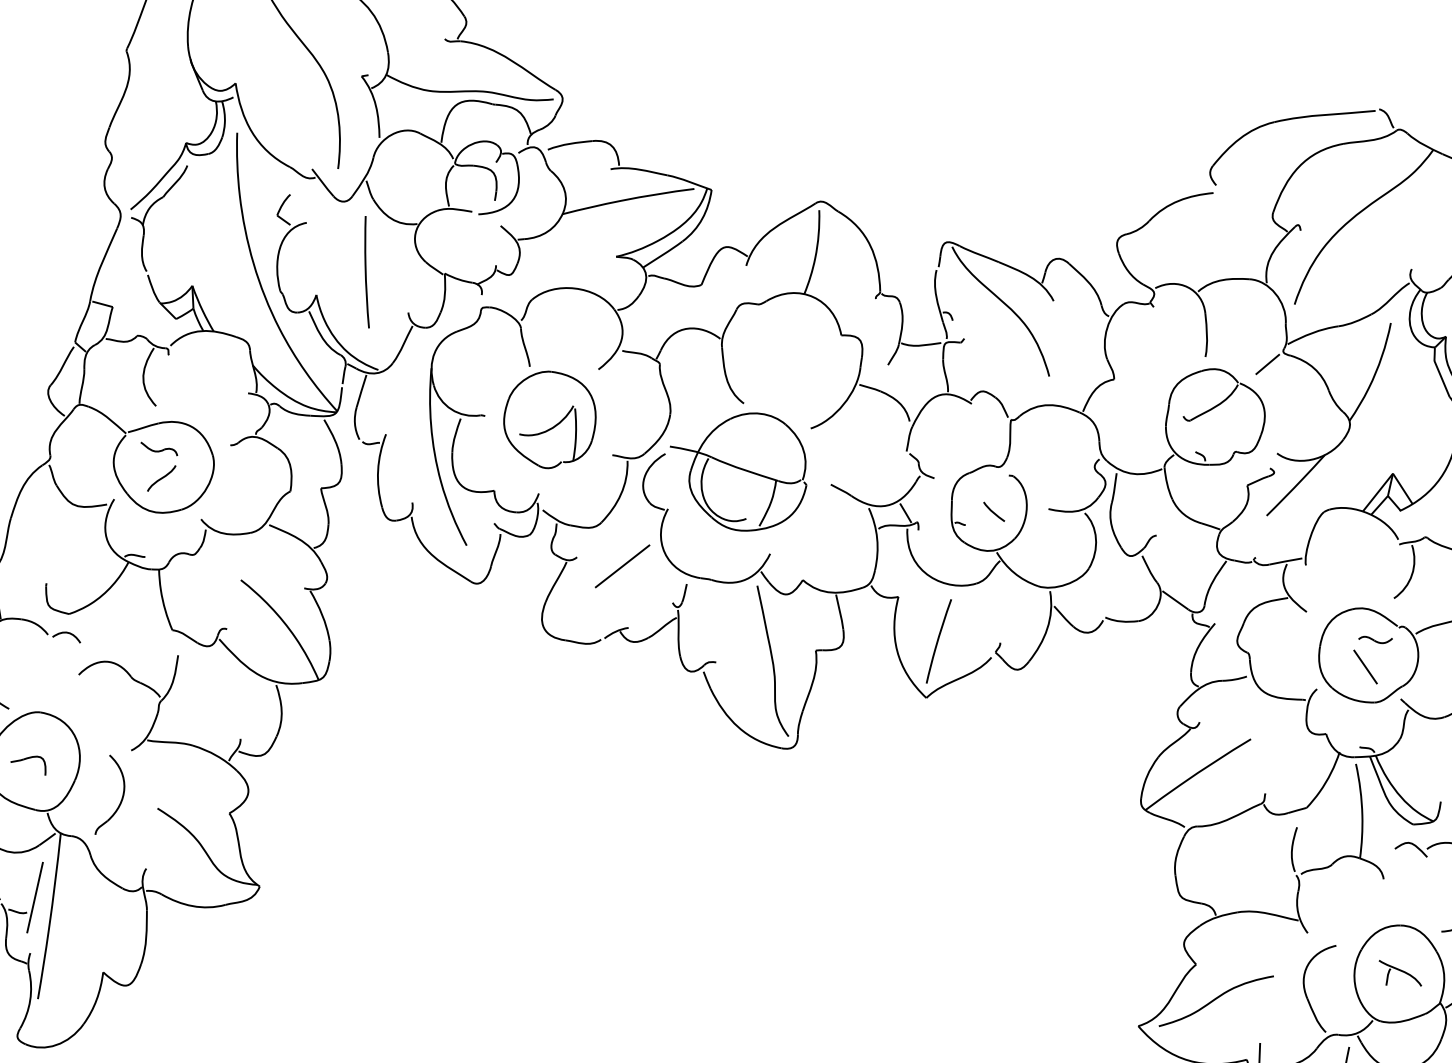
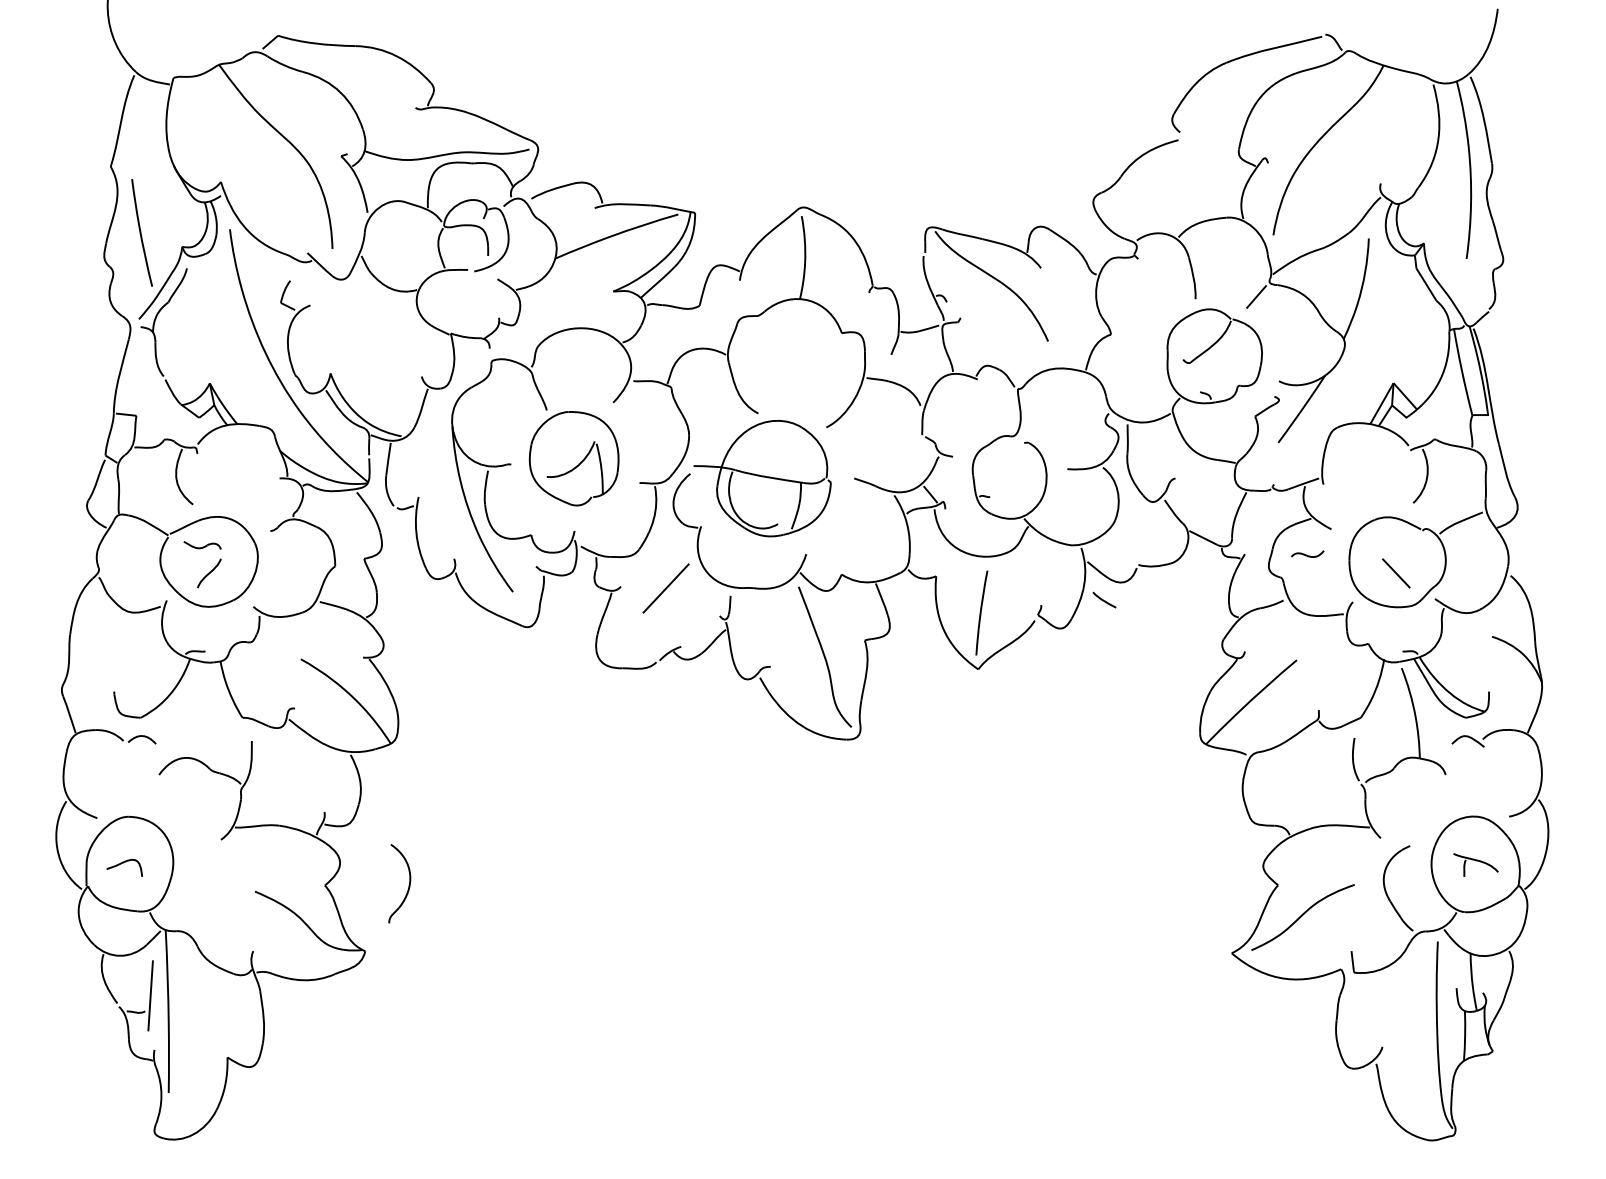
curve: (366, 271) -> (141, 232), moved
curve: (993, 511) -> (1103, 599), moved
part: (1375, 638) -> (1307, 553), moved
part: (120, 799) -> (408, 885), moved

